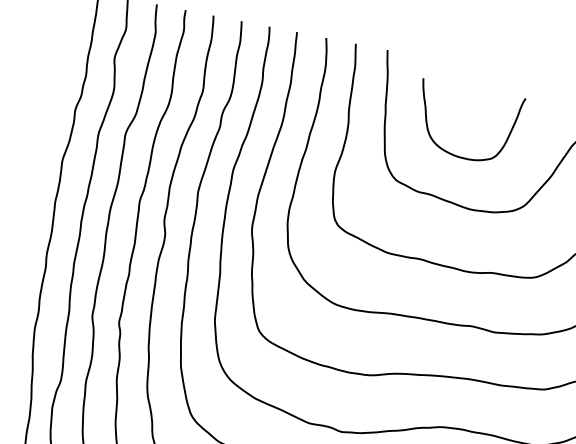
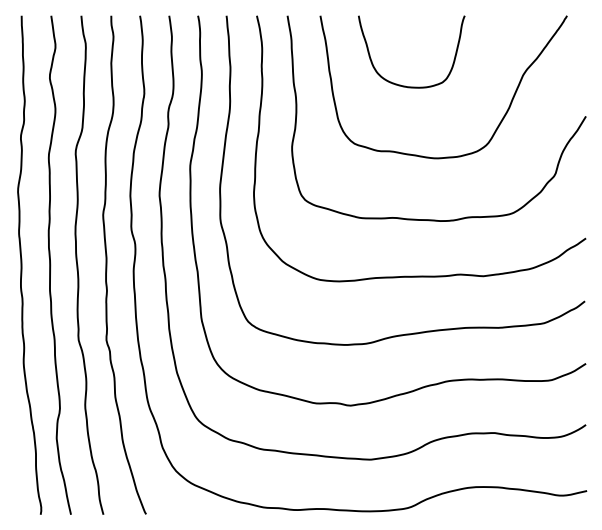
curve: (455, 154) -> (405, 85), moved

